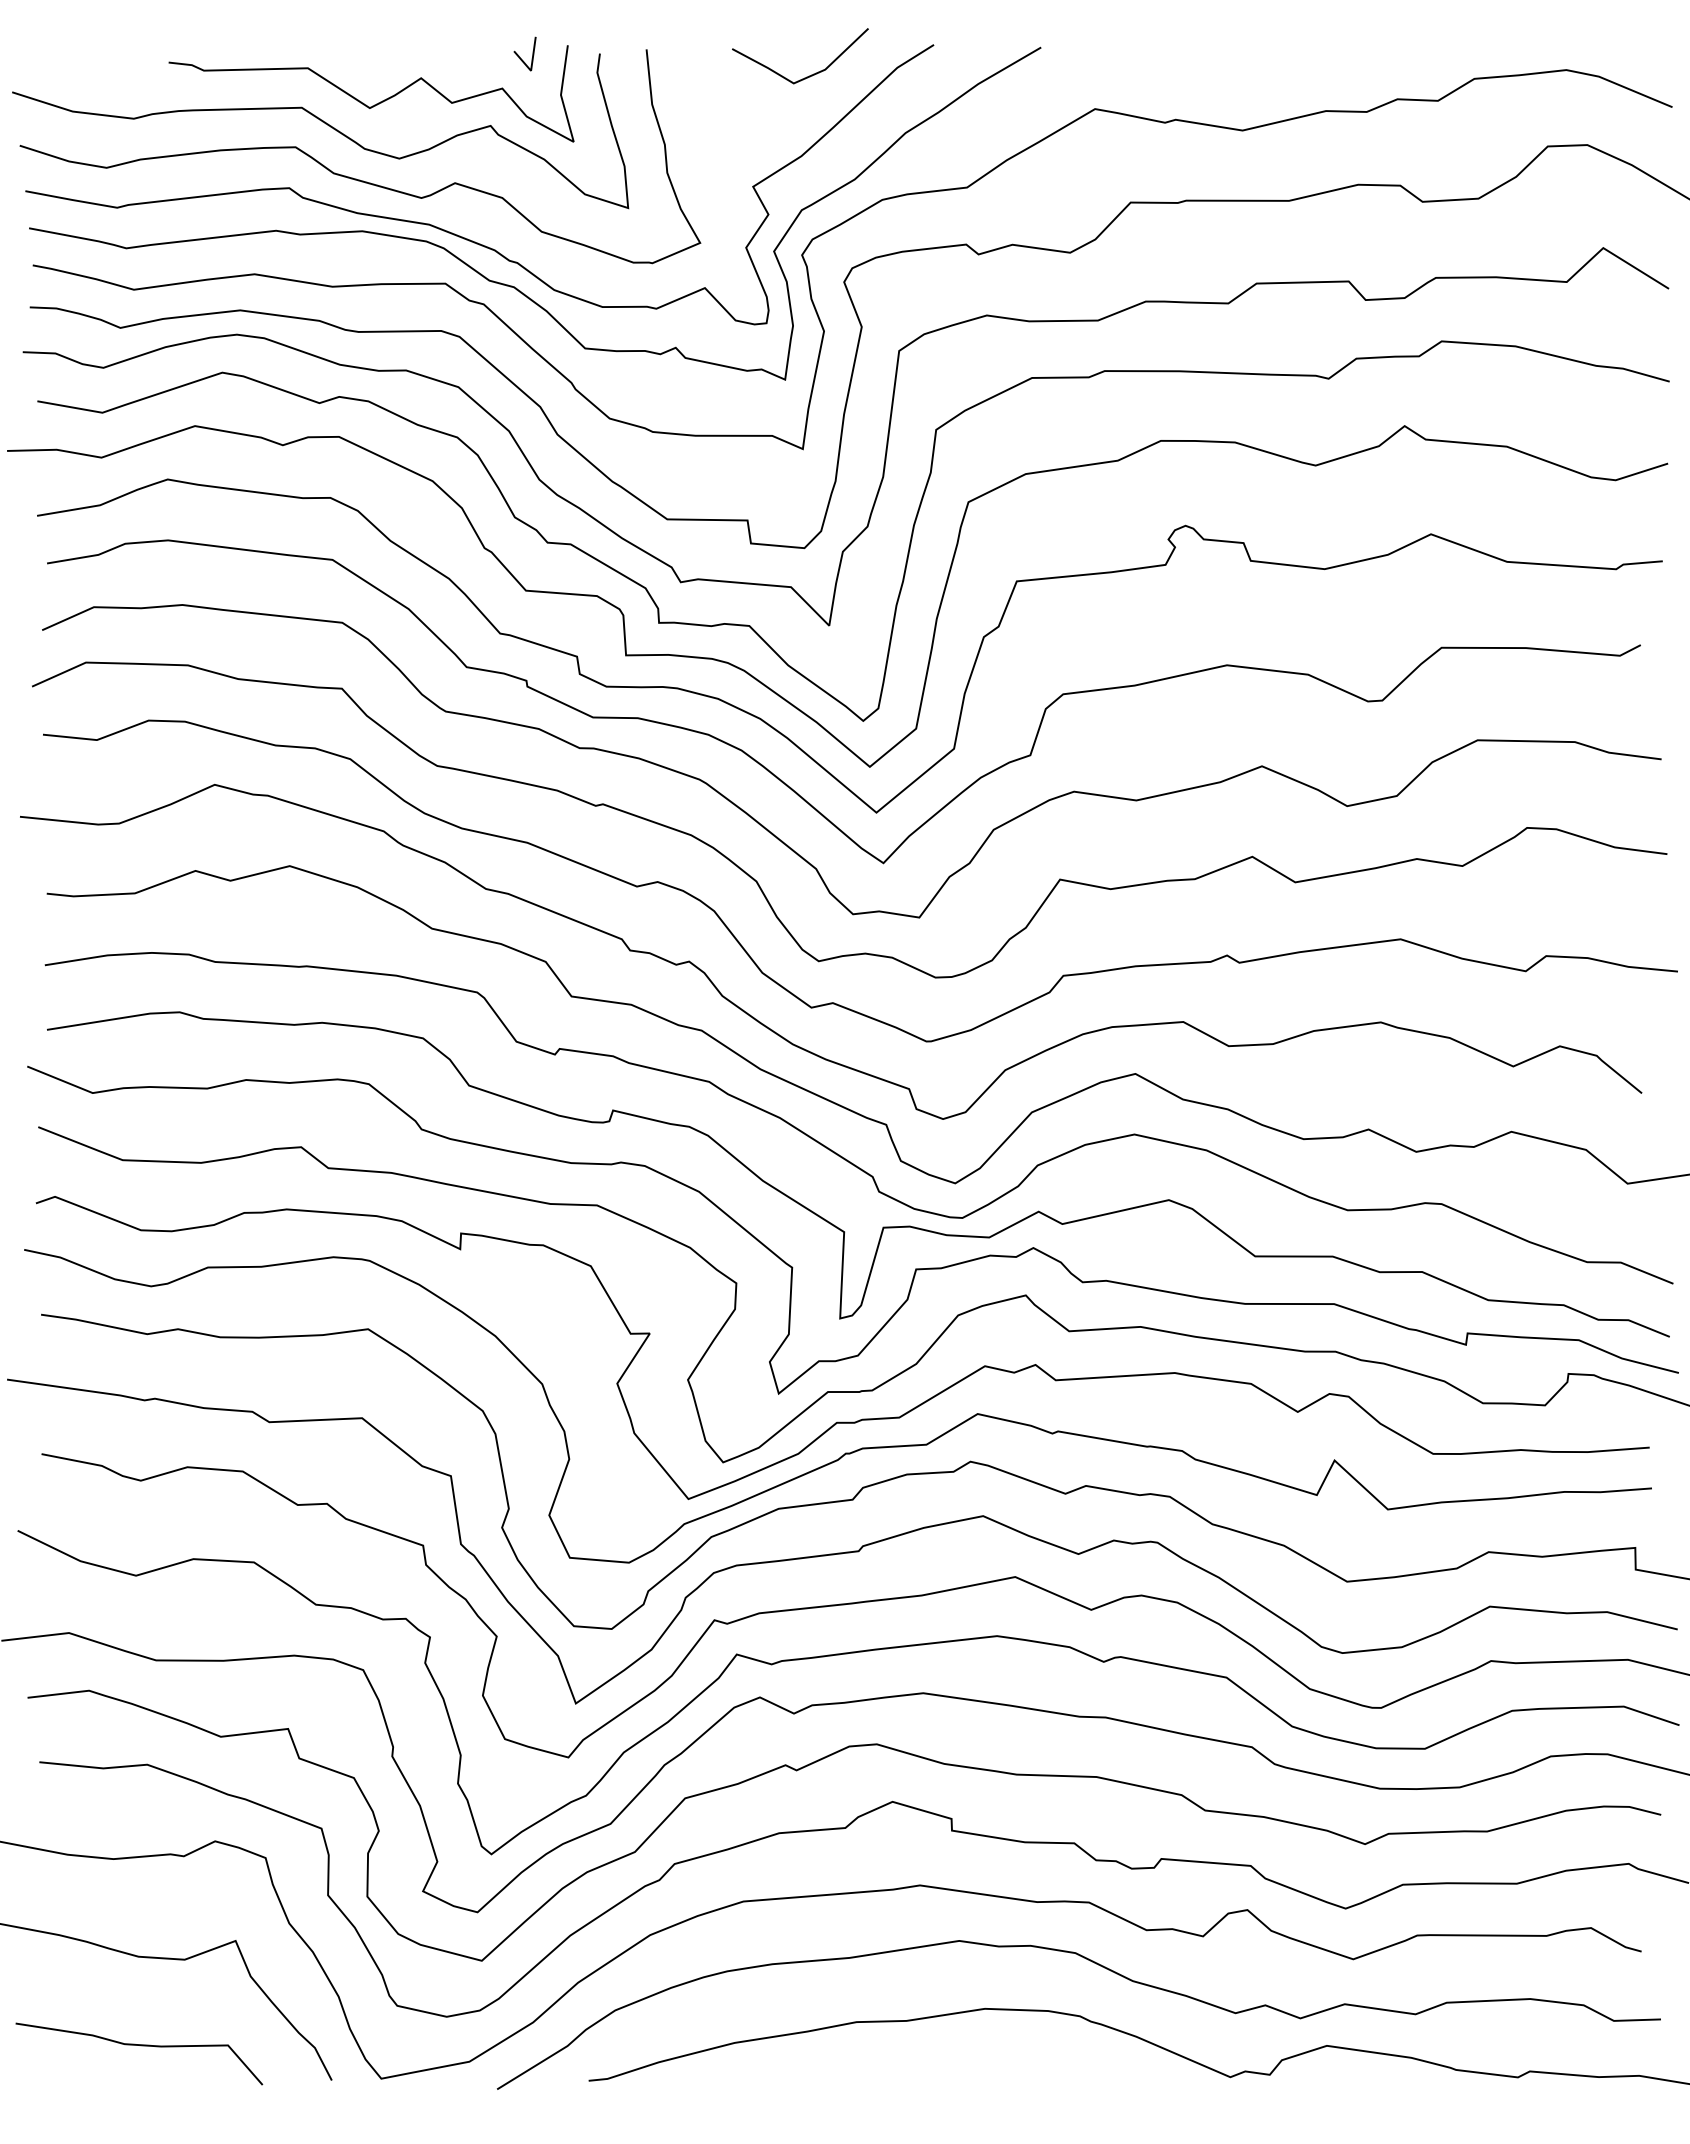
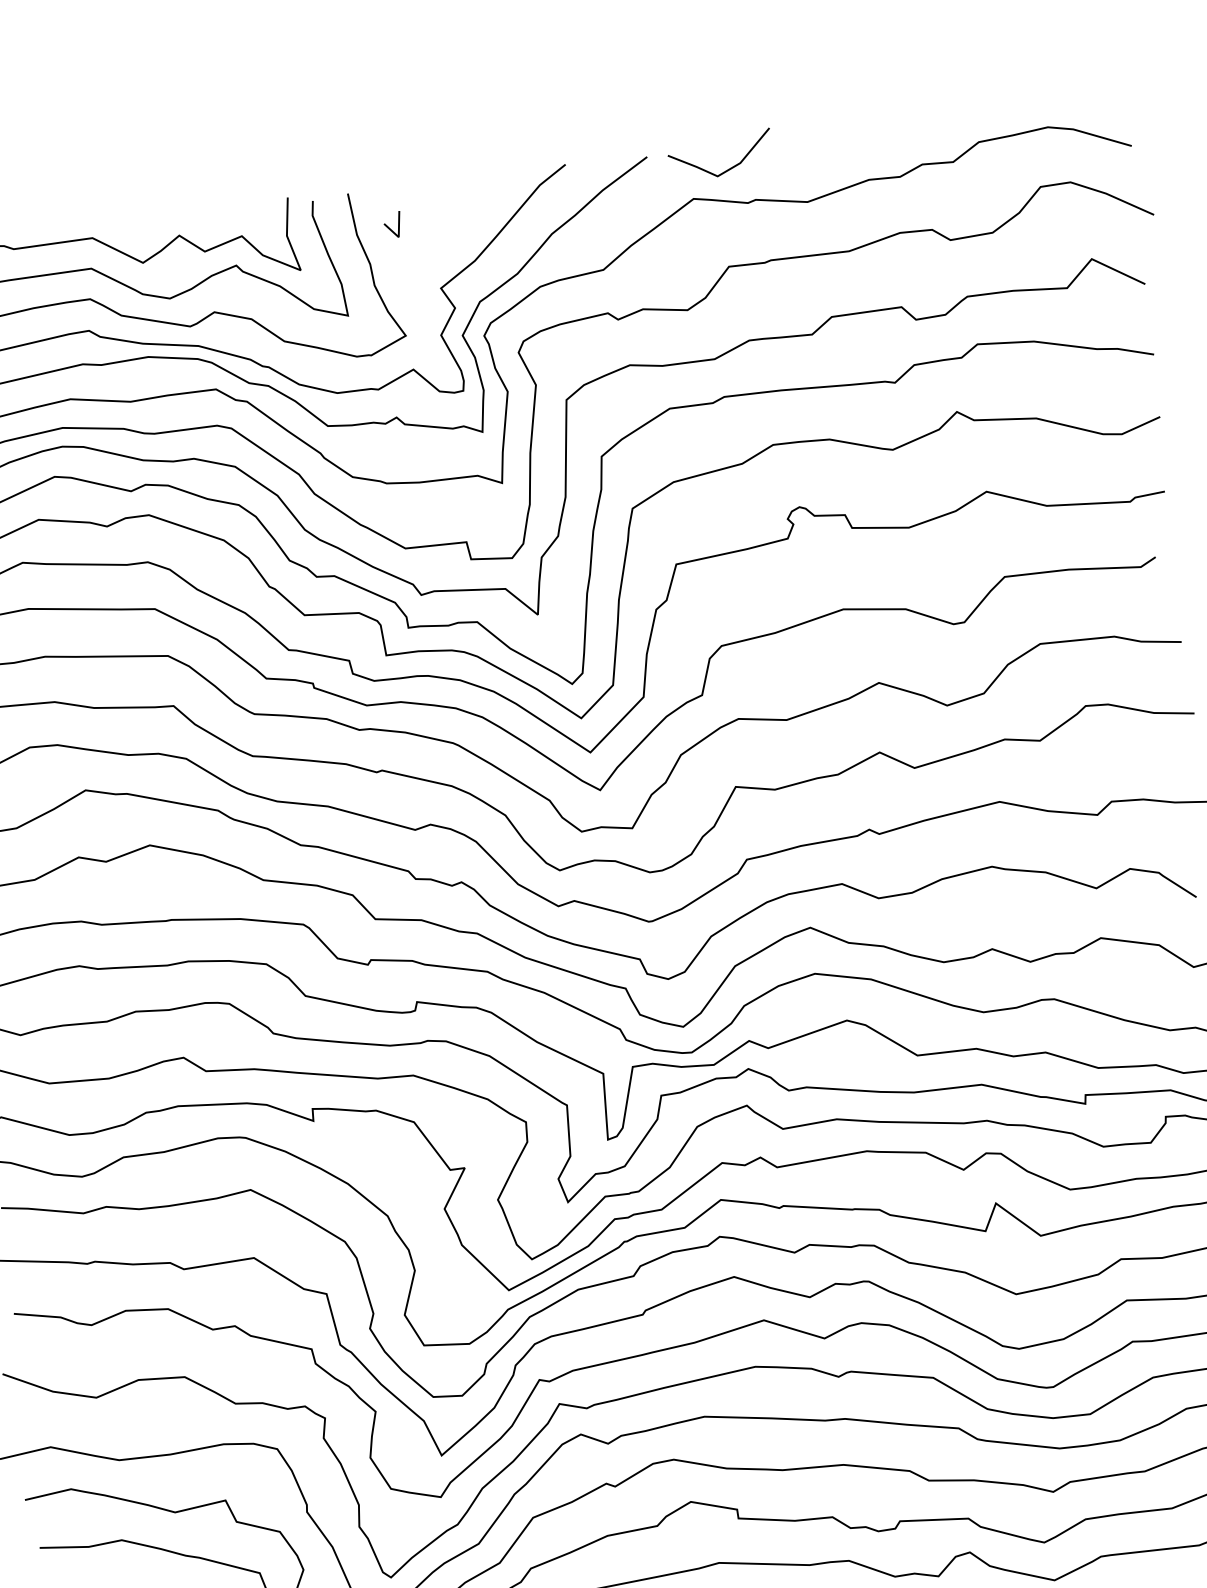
line: (519, 55) -> (388, 226), moved
line: (806, 76) -> (726, 169), moved

